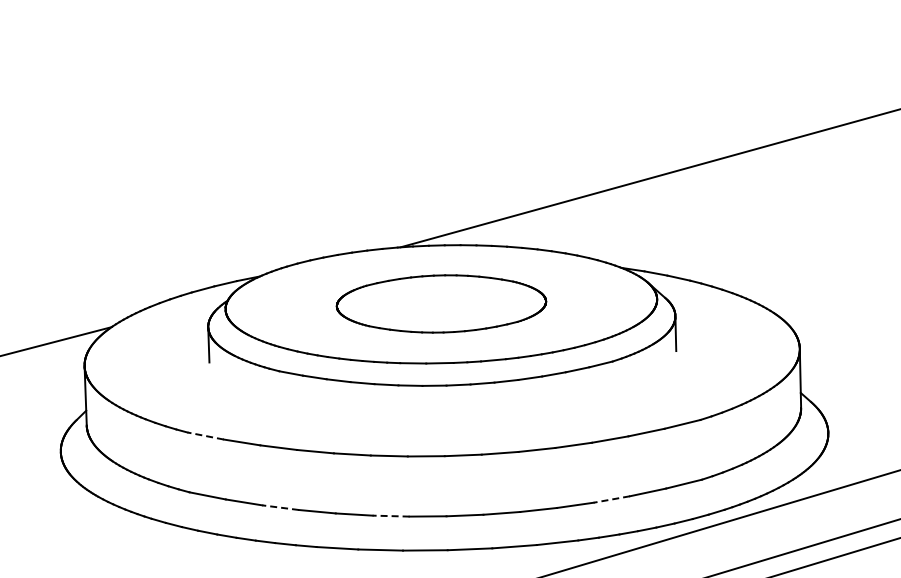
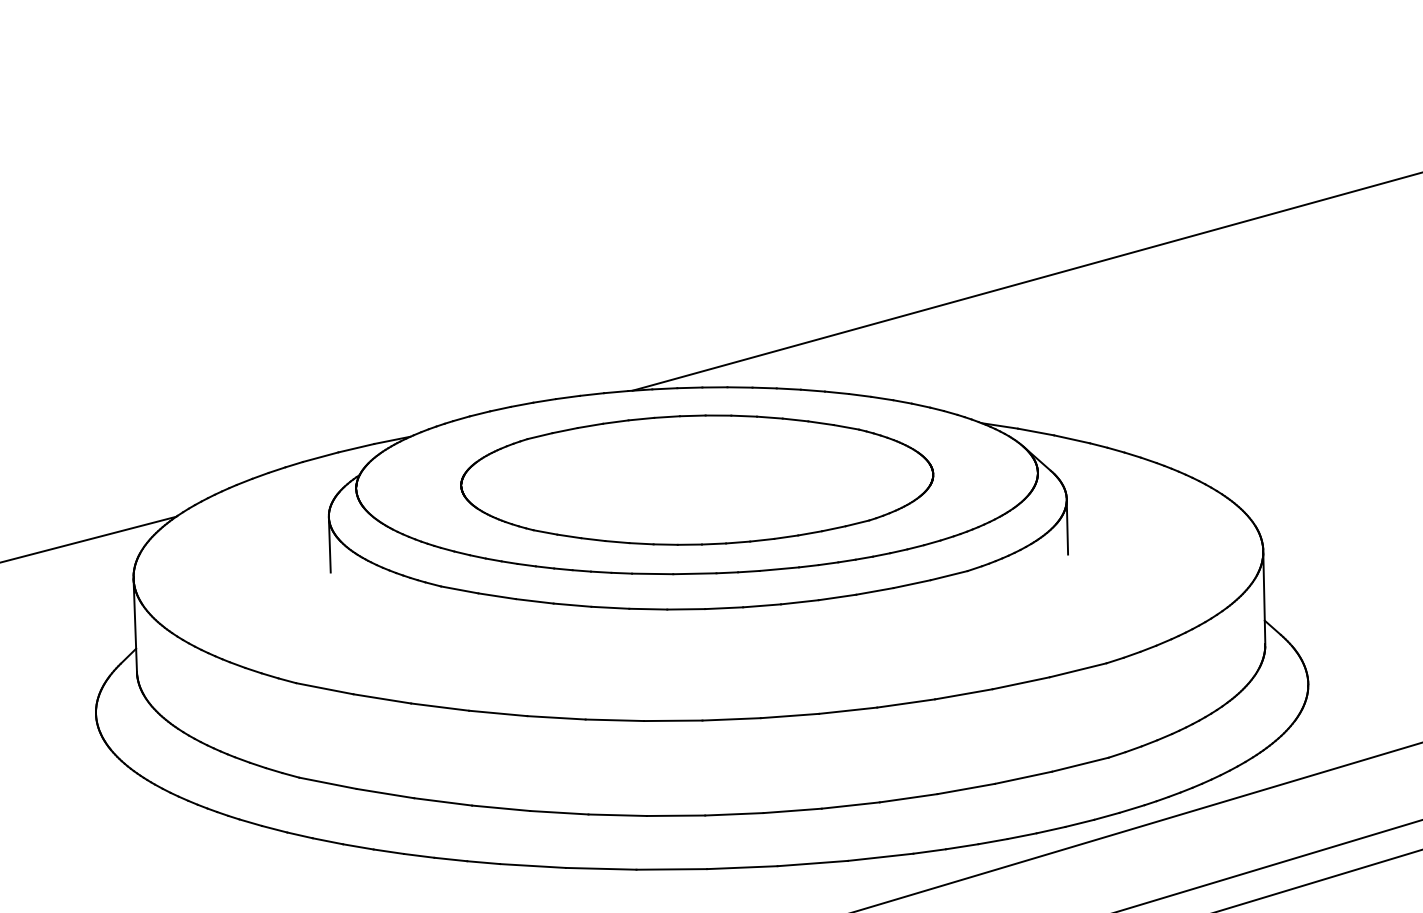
part: (441, 303) -> (697, 479), size x1.43
line: (205, 436) -> (324, 689), dashed -> solid
line: (611, 499) -> (965, 788), dashed -> solid
line: (280, 507) -> (442, 801), dashed -> solid
line: (390, 516) -> (616, 815), dashed -> solid

